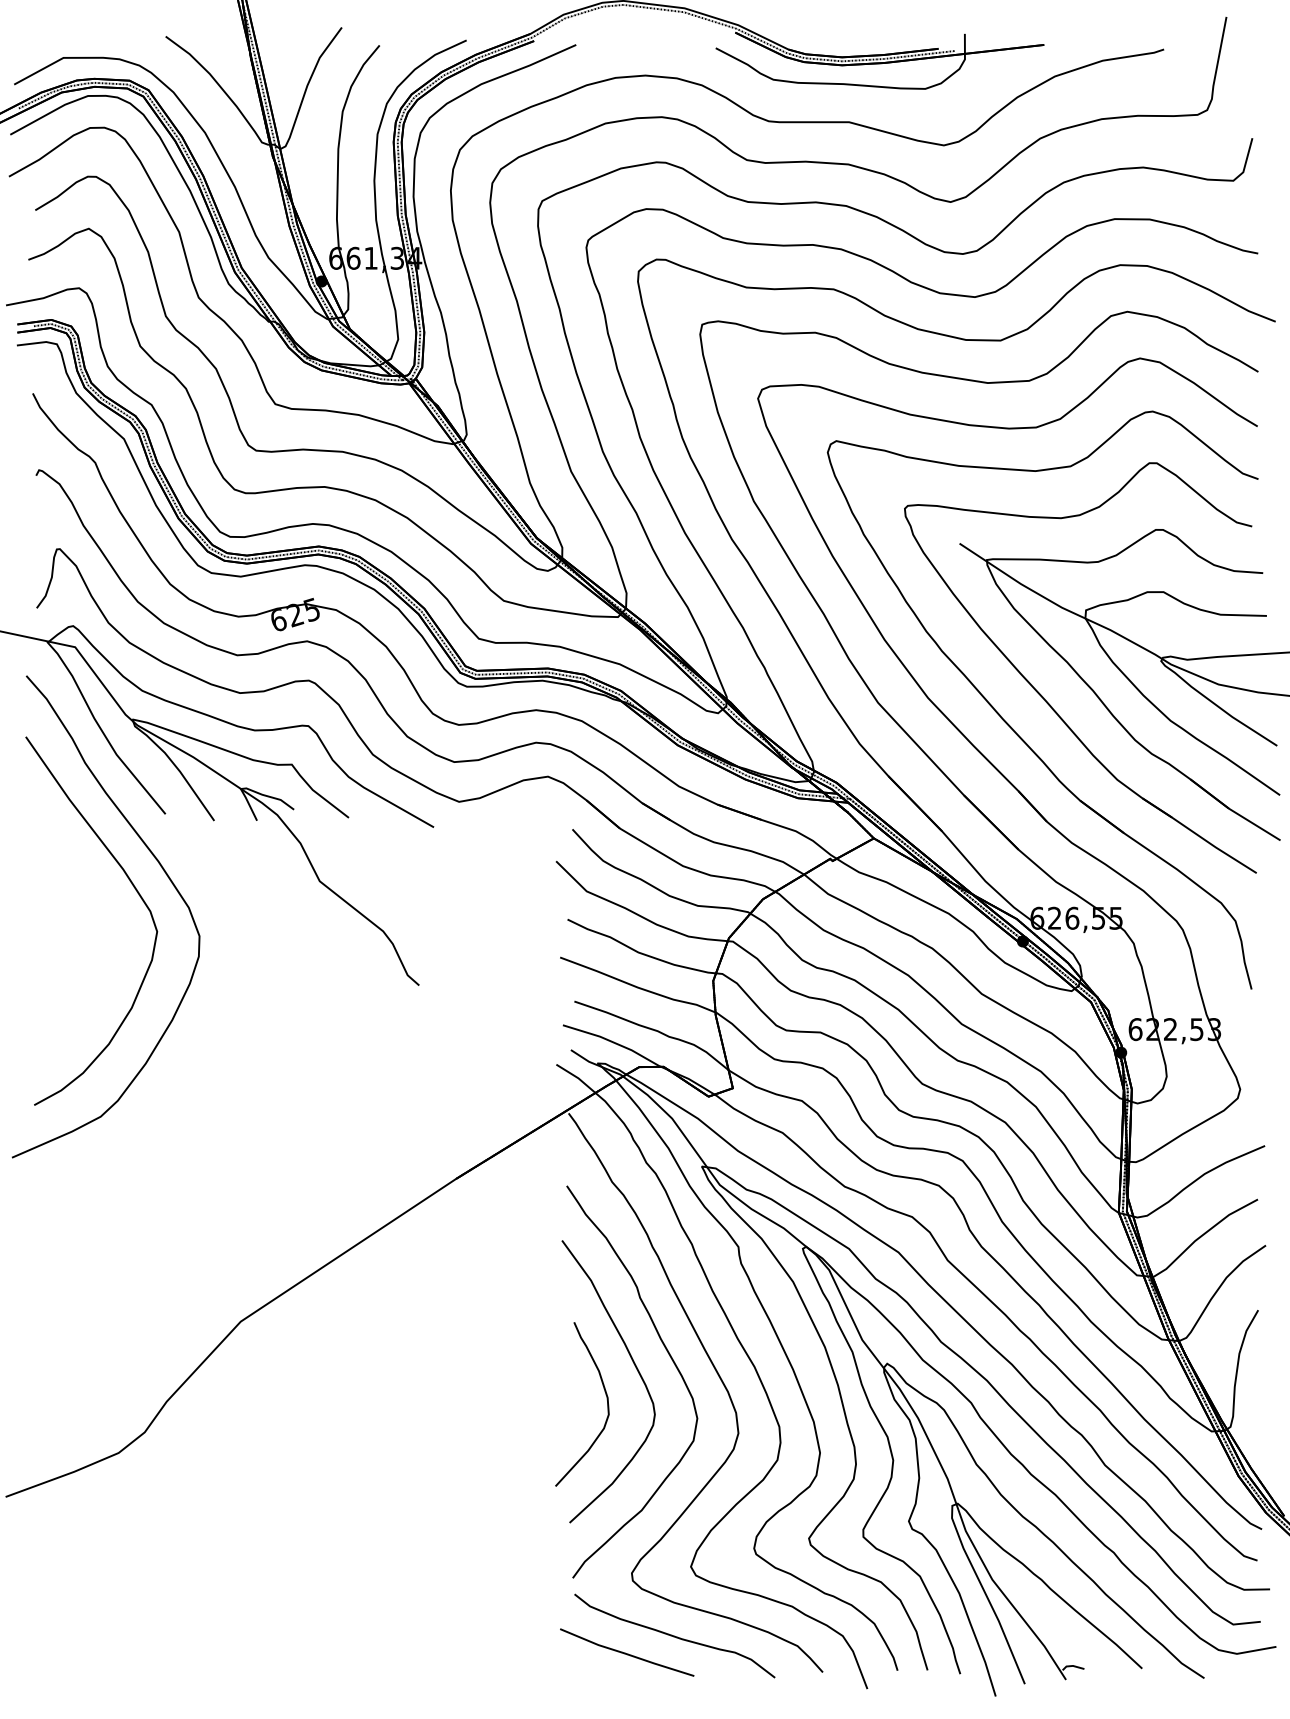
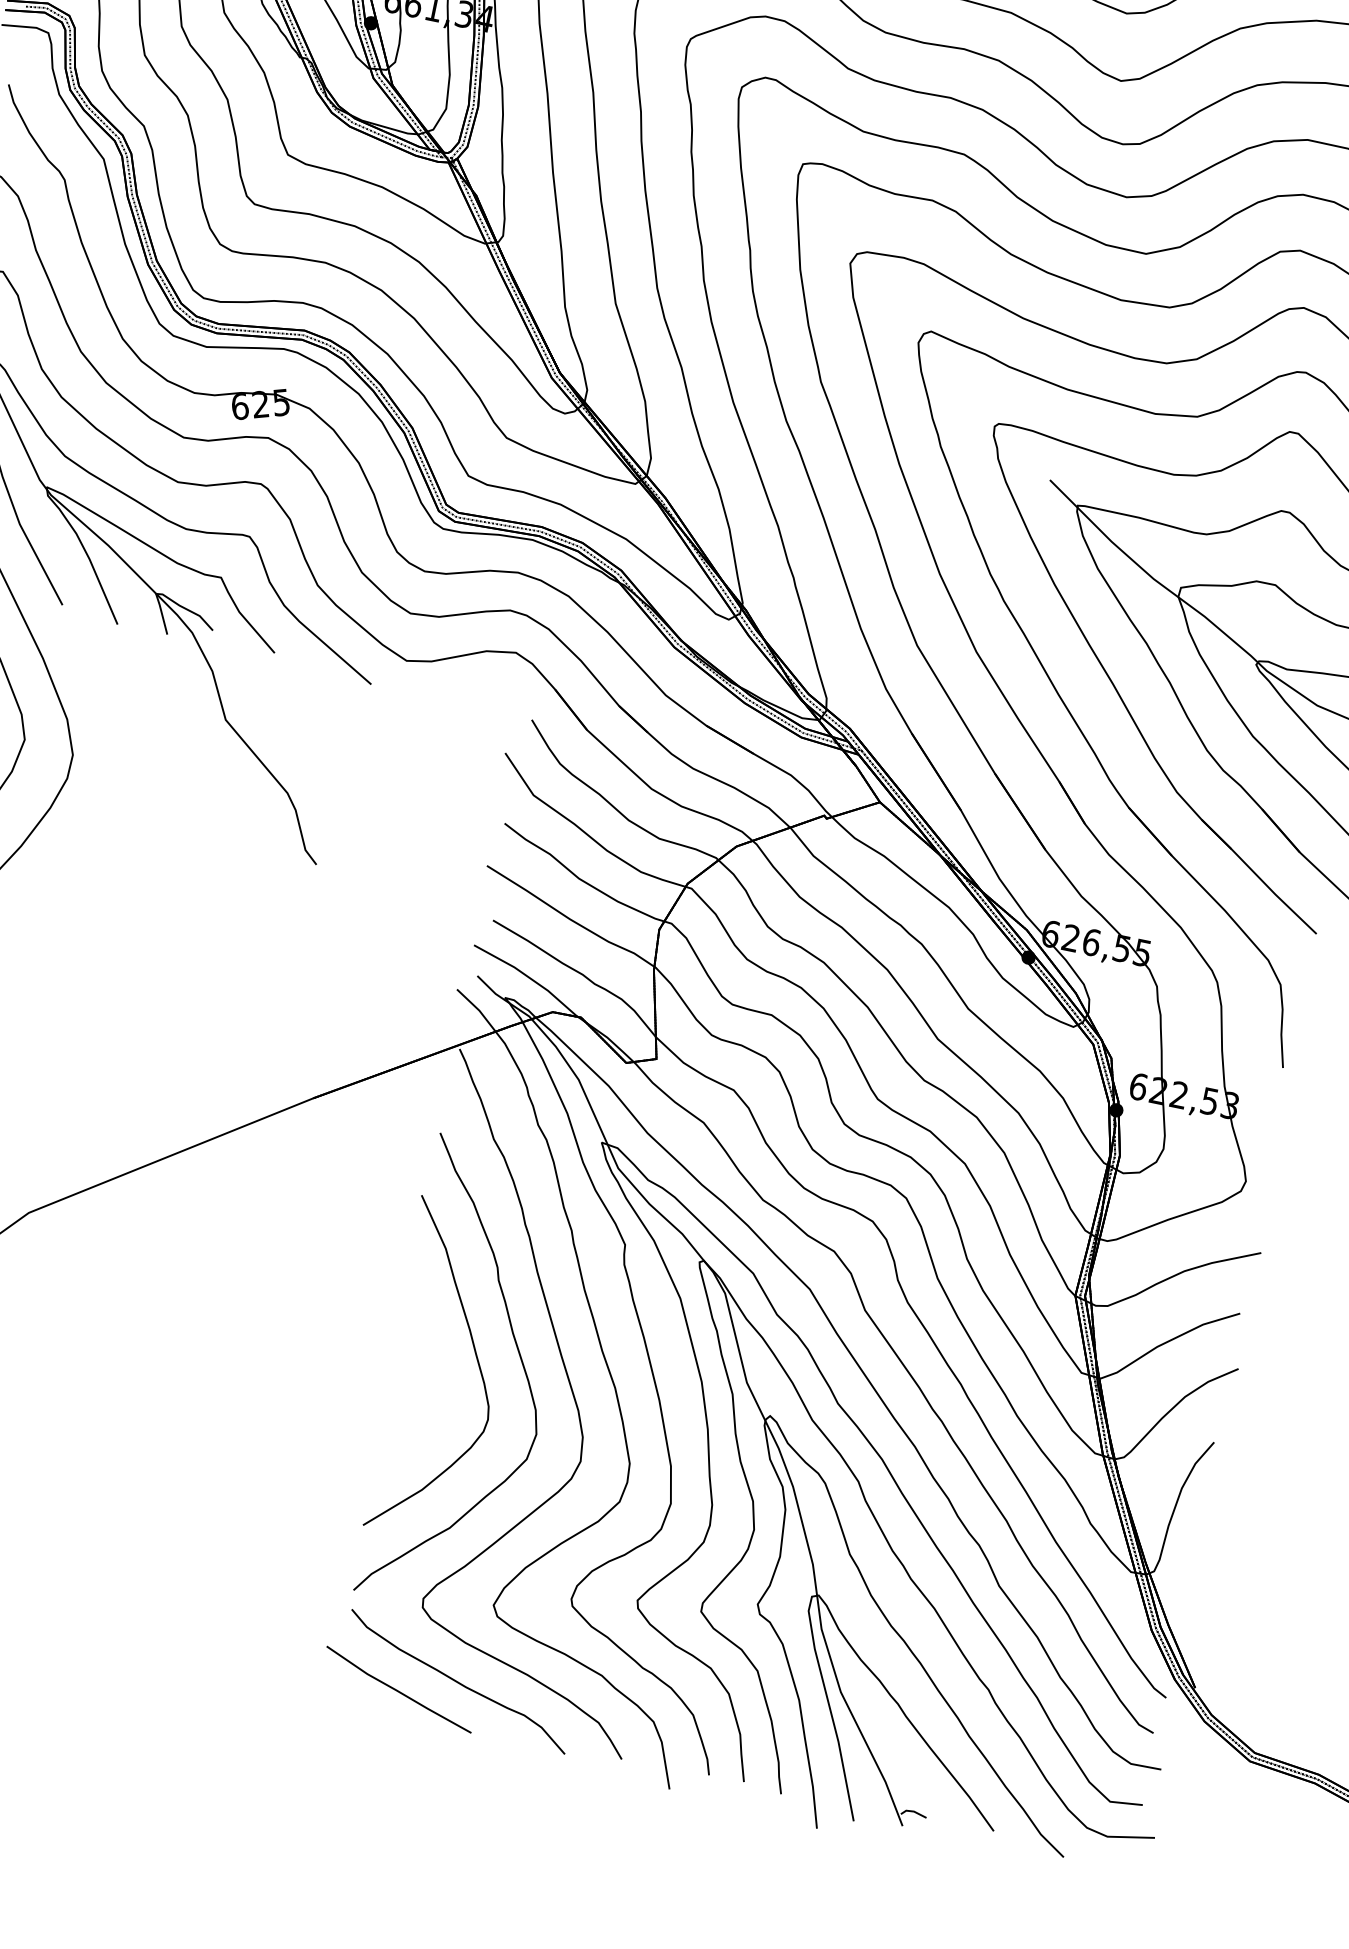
curve: (606, 1399) -> (435, 1390), removed

